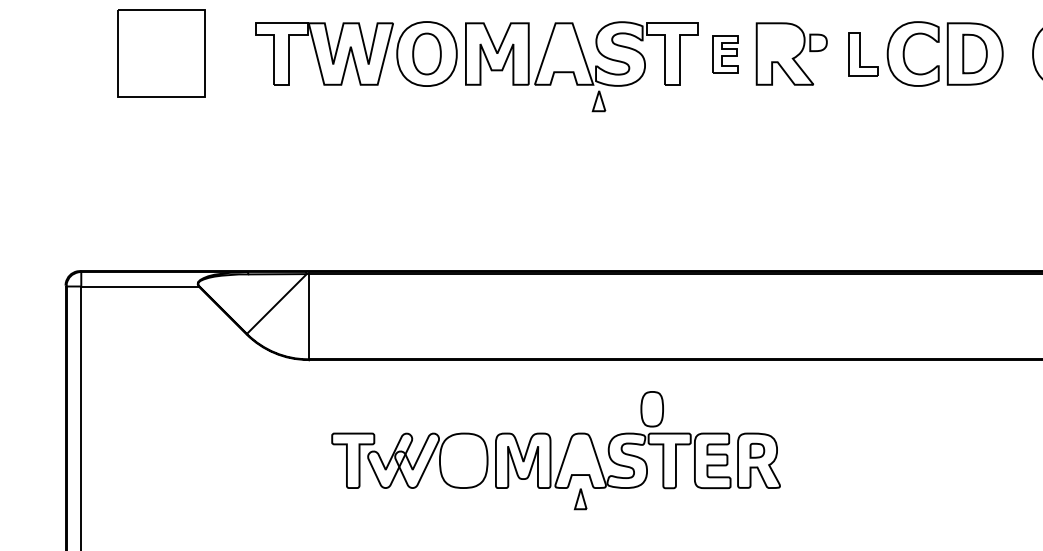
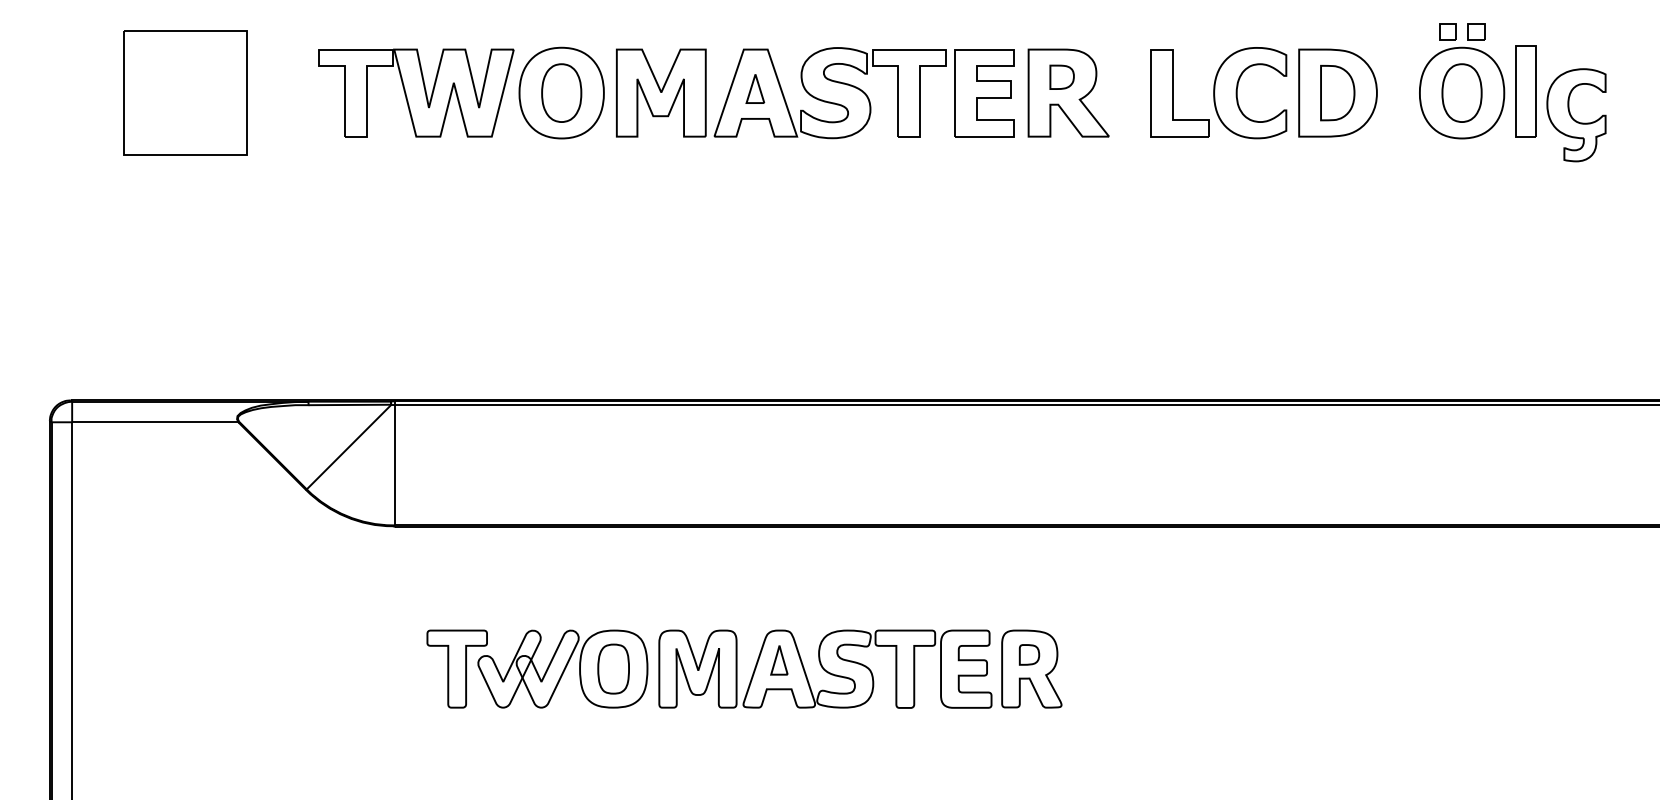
part: (818, 42) -> (1061, 76), moved
part: (725, 54) -> (984, 93), size x1.67
part: (863, 54) -> (1179, 93), size x1.43
part: (599, 100) -> (755, 88), moved
part: (652, 408) -> (613, 668), moved
part: (580, 499) -> (779, 660), moved

